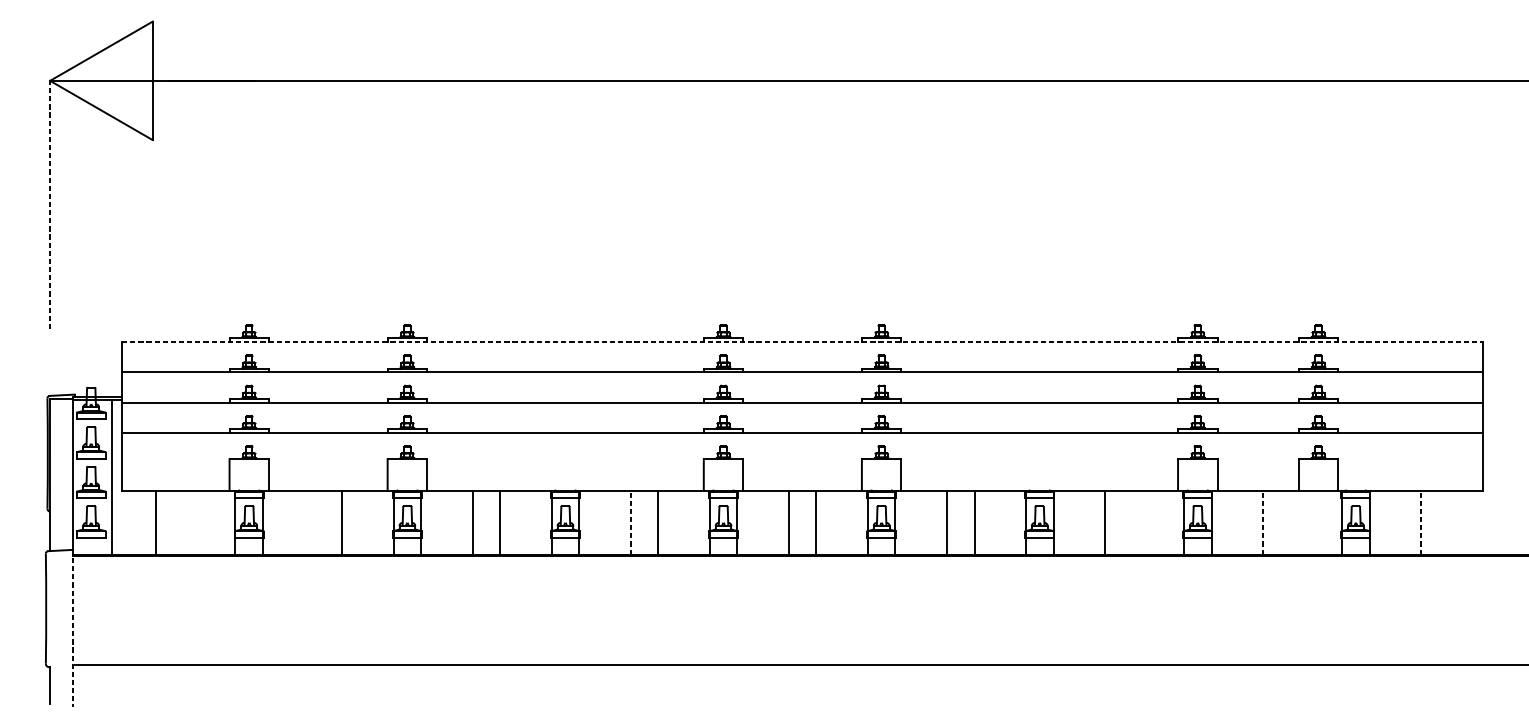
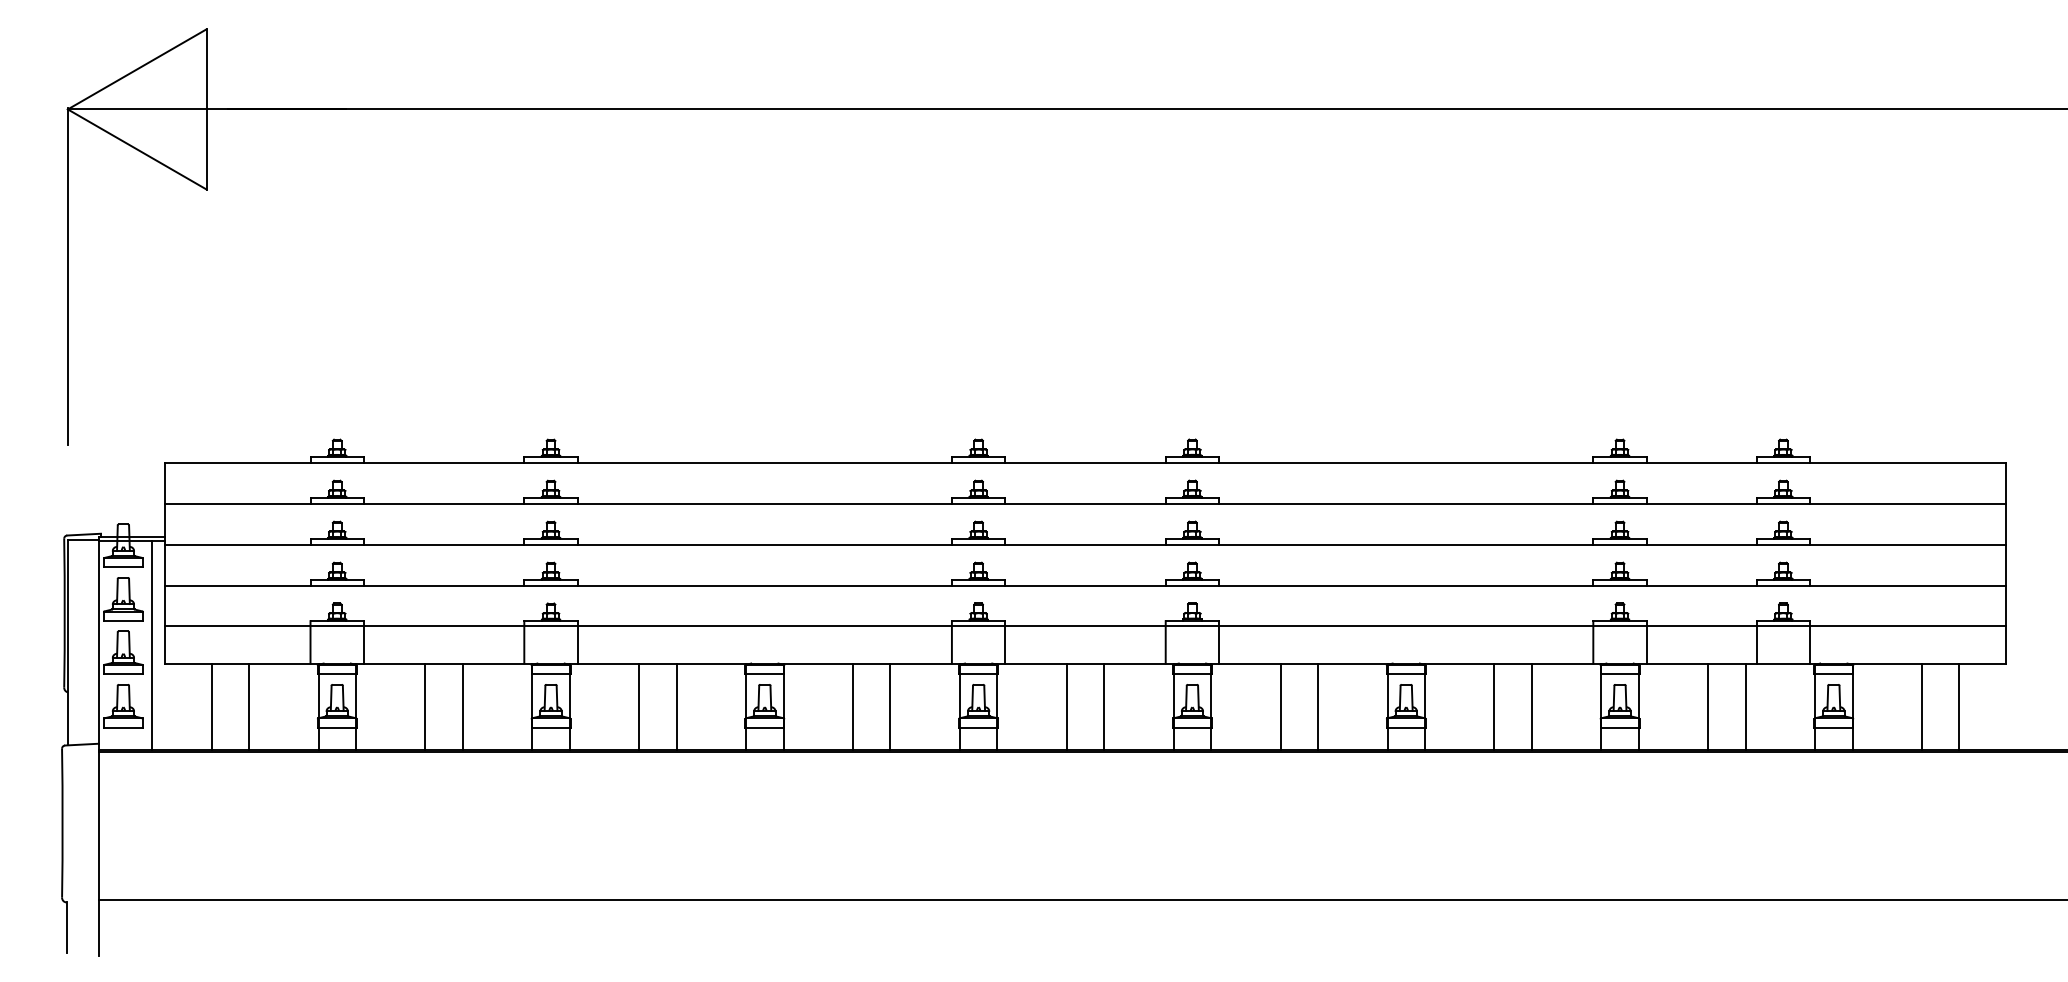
line: (49, 204) -> (67, 276), dashed -> solid
line: (803, 341) -> (1086, 462), dashed -> solid
line: (802, 463) -> (1085, 626), added
line: (184, 522) -> (249, 706), added
line: (314, 522) -> (425, 706), added
line: (631, 522) -> (853, 706), dashed -> solid
line: (1132, 522) -> (1531, 706), added
line: (1263, 522) -> (1708, 706), dashed -> solid
line: (1290, 522) -> (1745, 706), added
line: (1421, 522) -> (1922, 706), dashed -> solid
line: (1448, 522) -> (1959, 706), added
line: (72, 628) -> (98, 850), dashed -> solid

